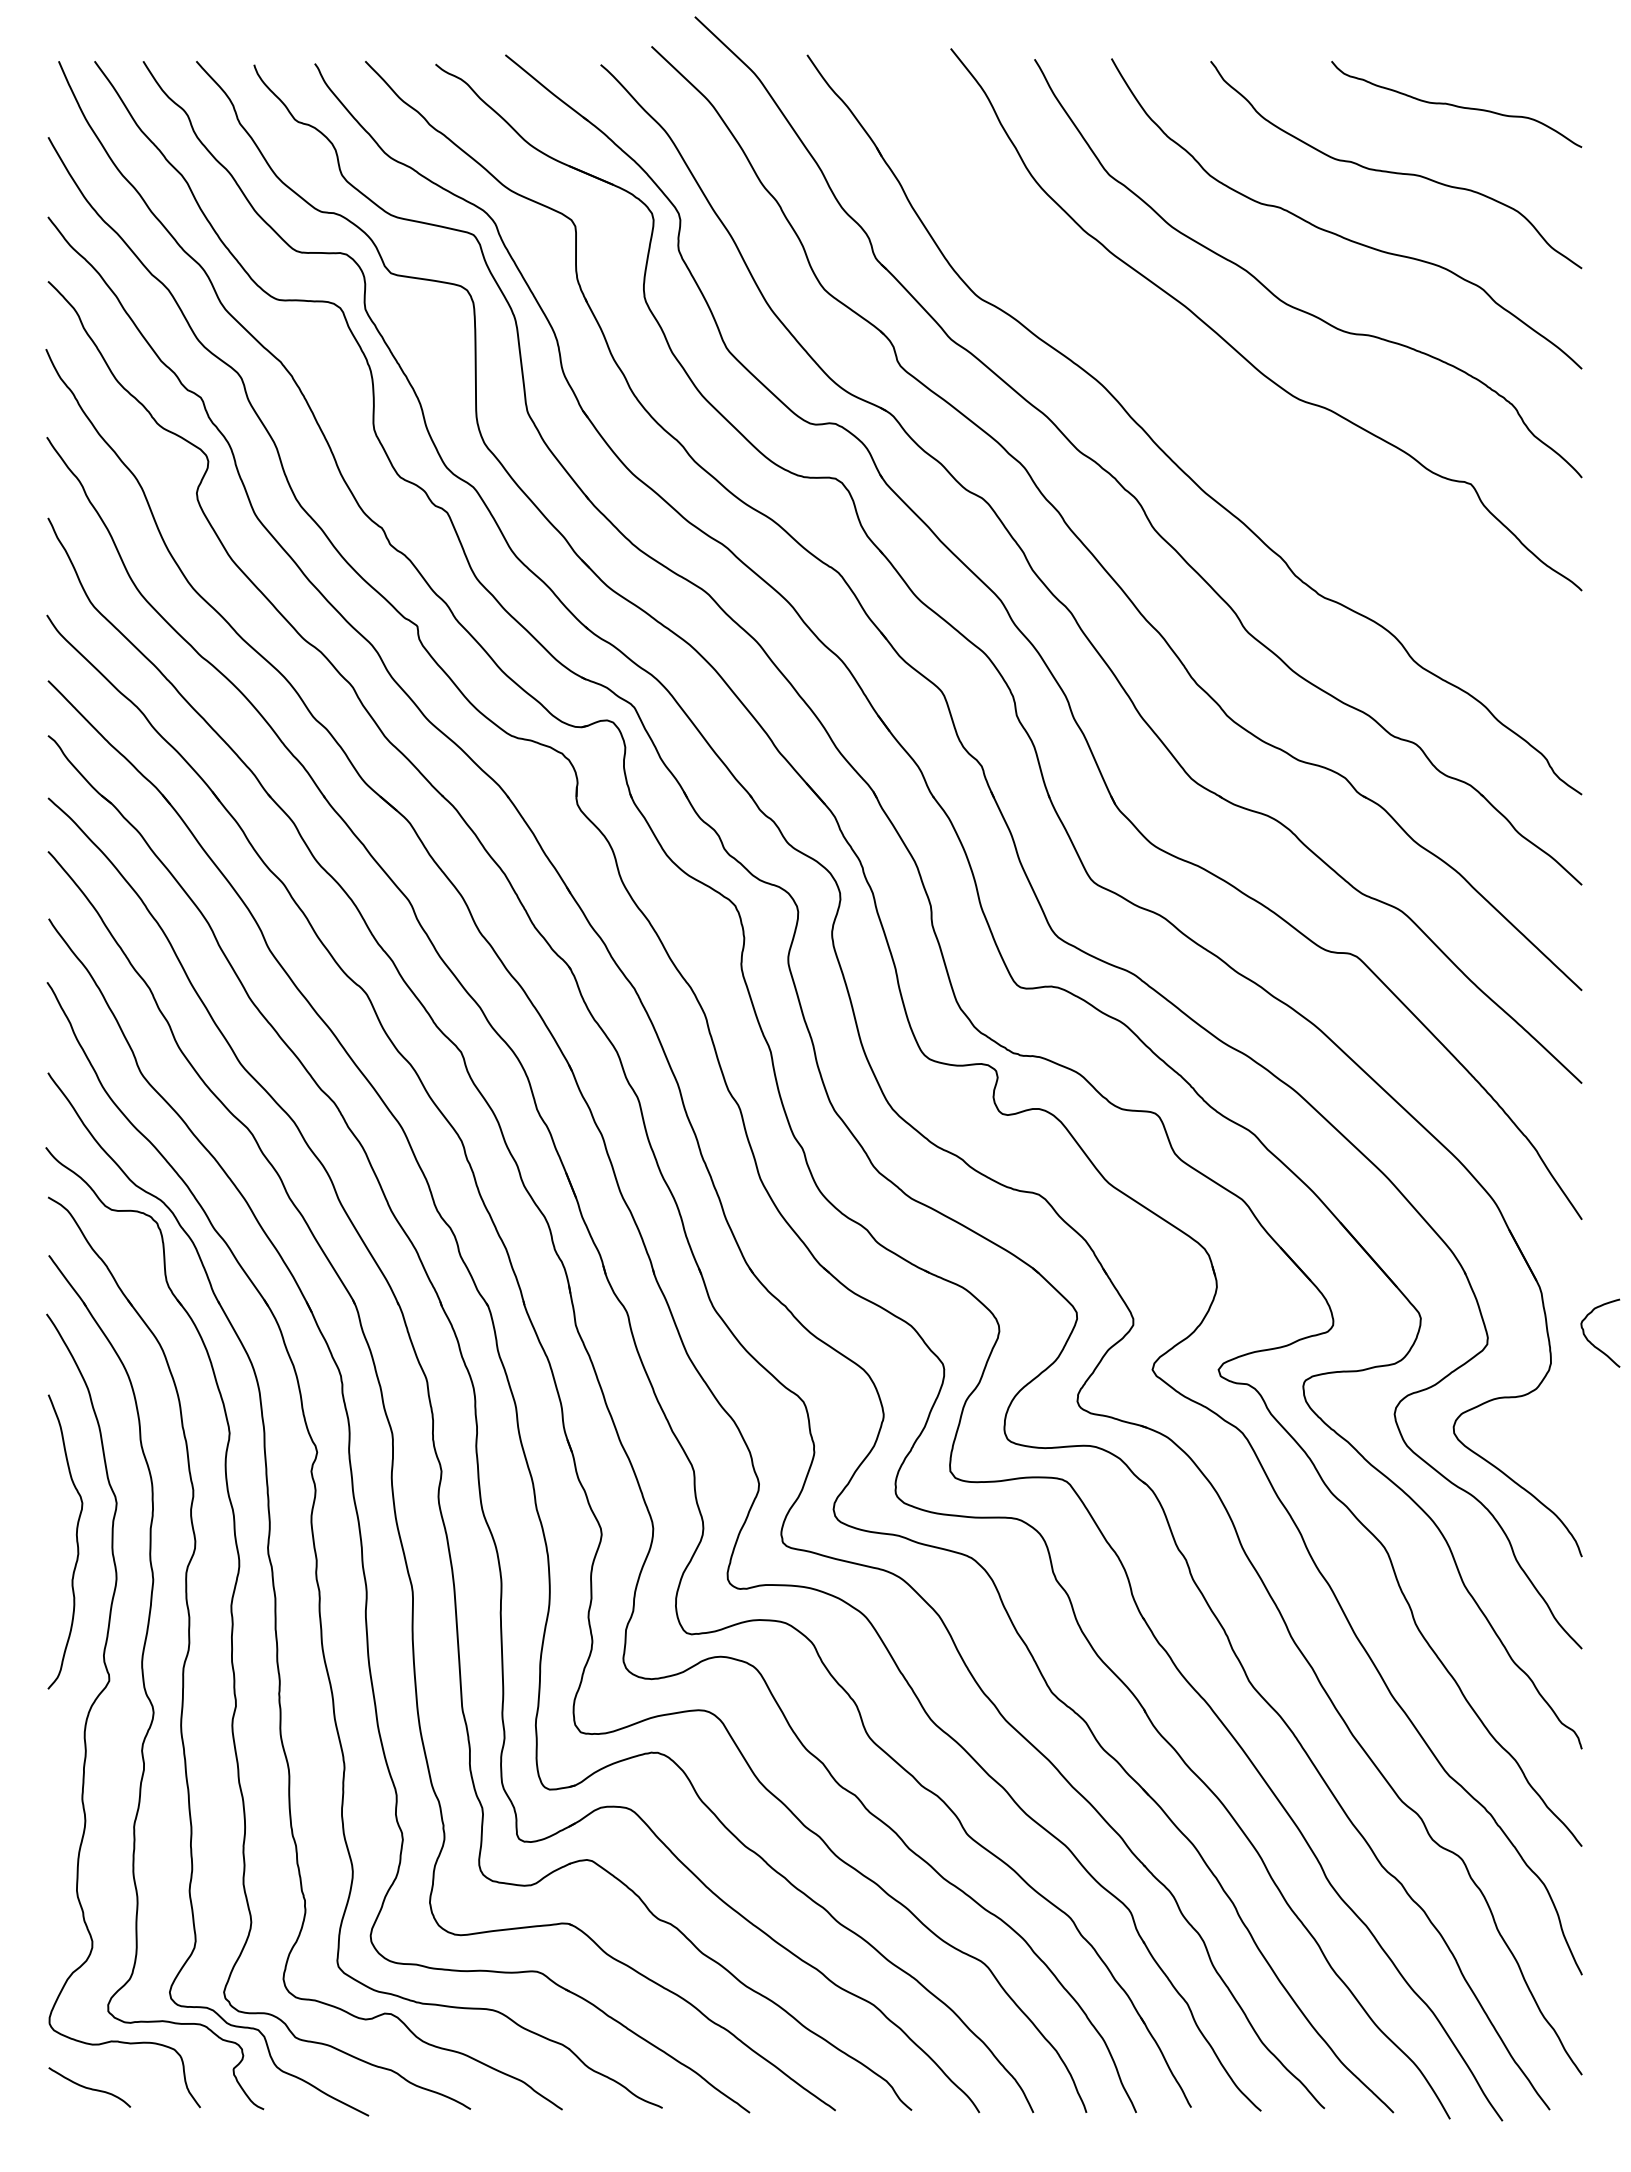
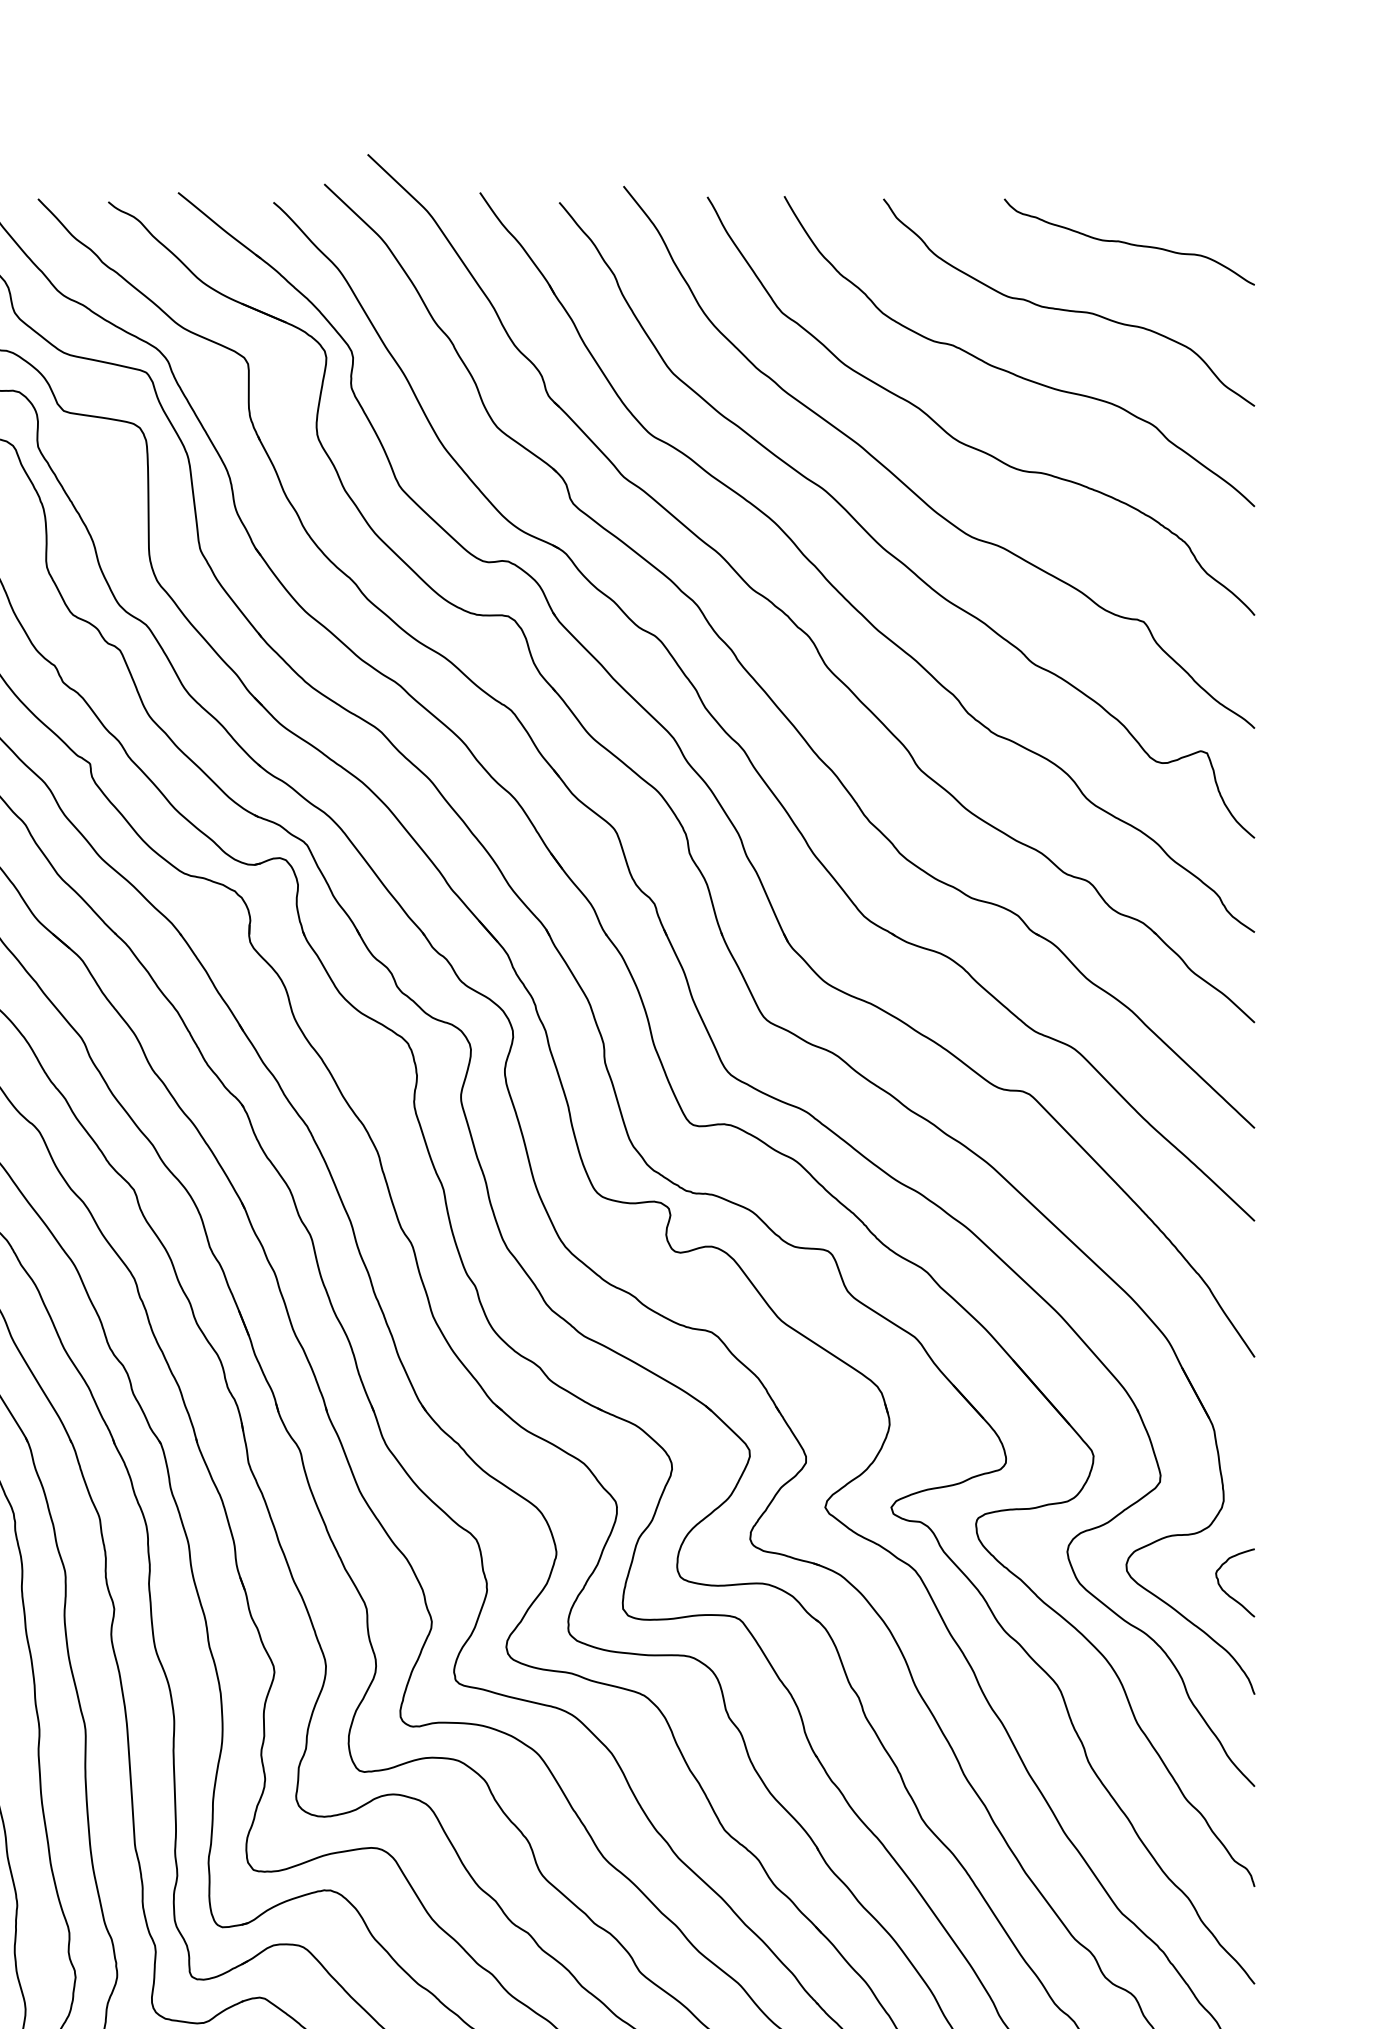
curve: (1213, 411) -> (886, 549), added
curve: (1590, 1341) -> (1225, 1591), moved

